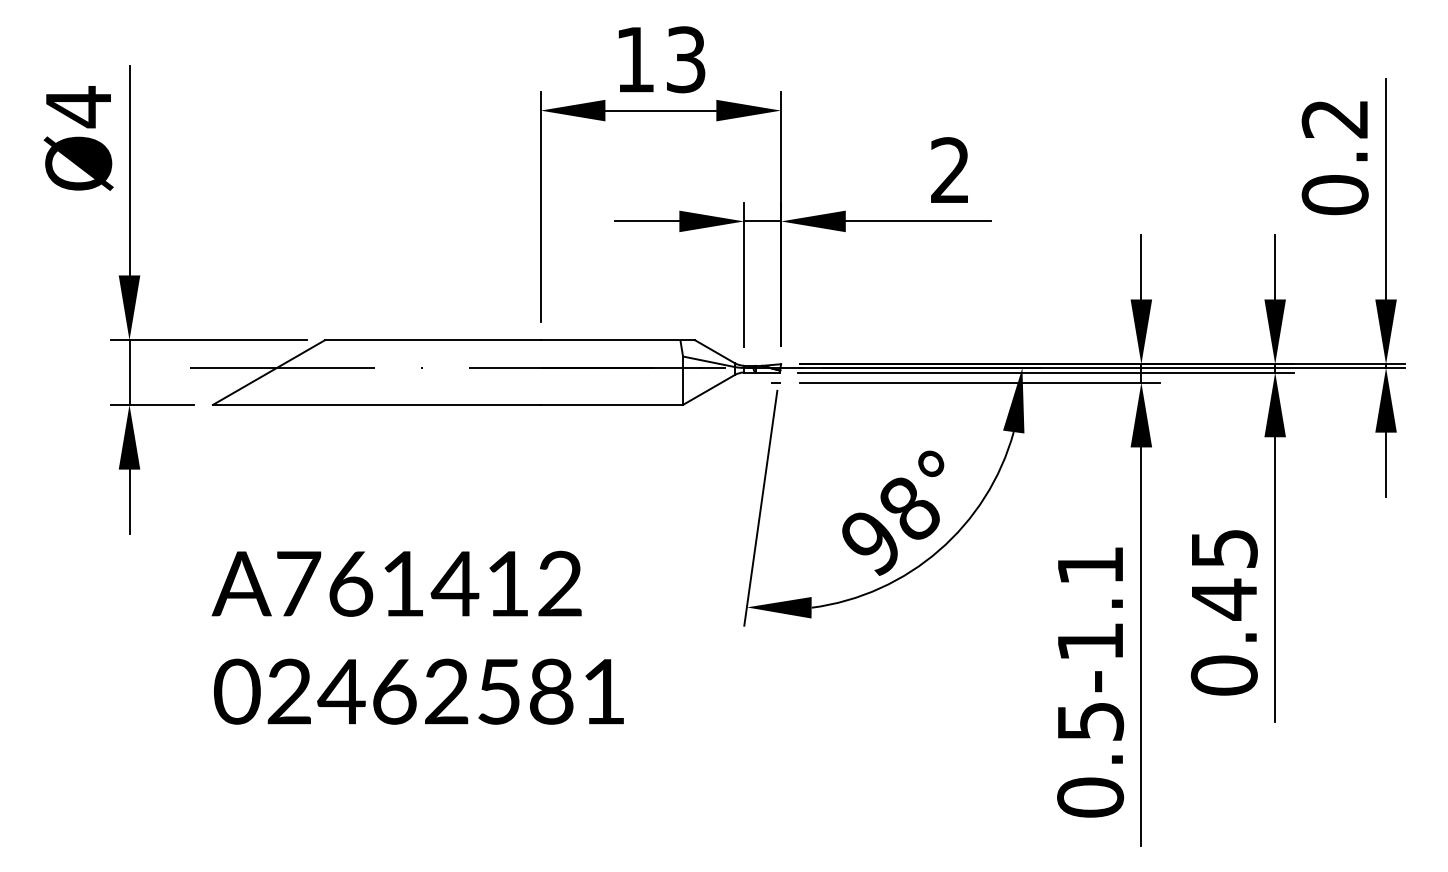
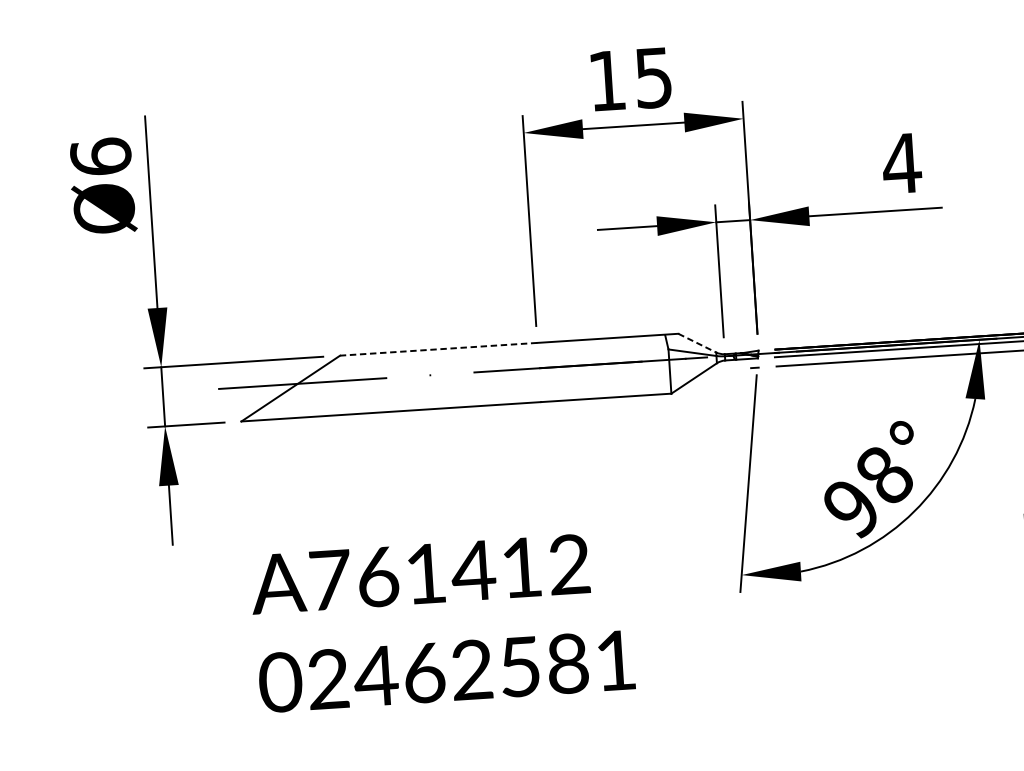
text: (686, 59) -> (654, 77), 13 -> 15
text: (78, 107) -> (100, 157), Ø4 -> Ø6
text: (950, 169) -> (901, 162), 2 -> 4
line: (432, 340) -> (438, 349), solid -> dashed
line: (715, 351) -> (697, 342), solid -> dashed

